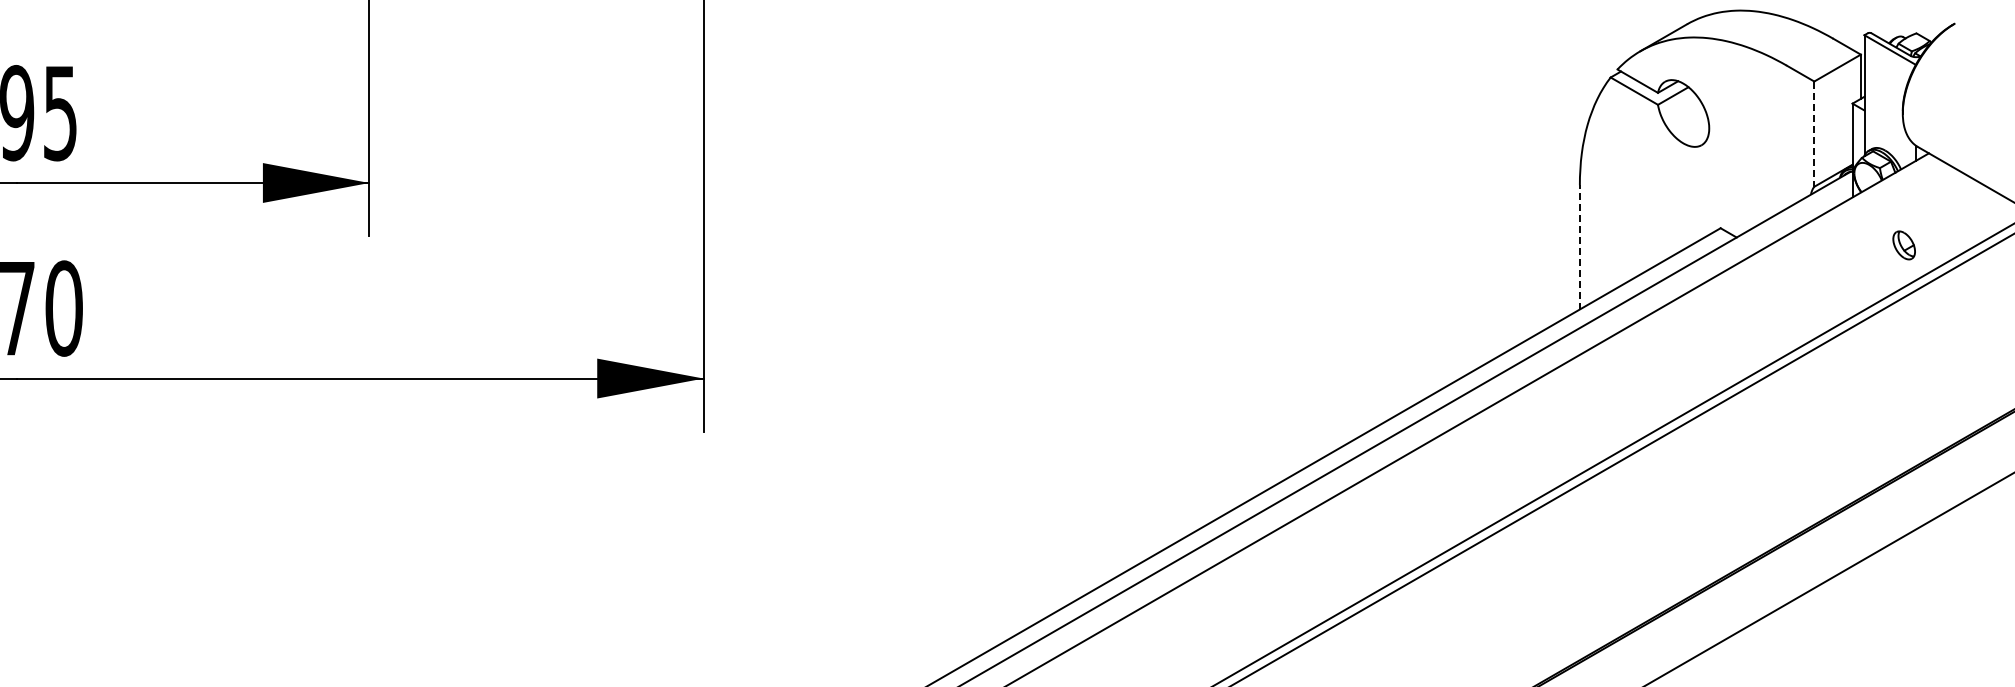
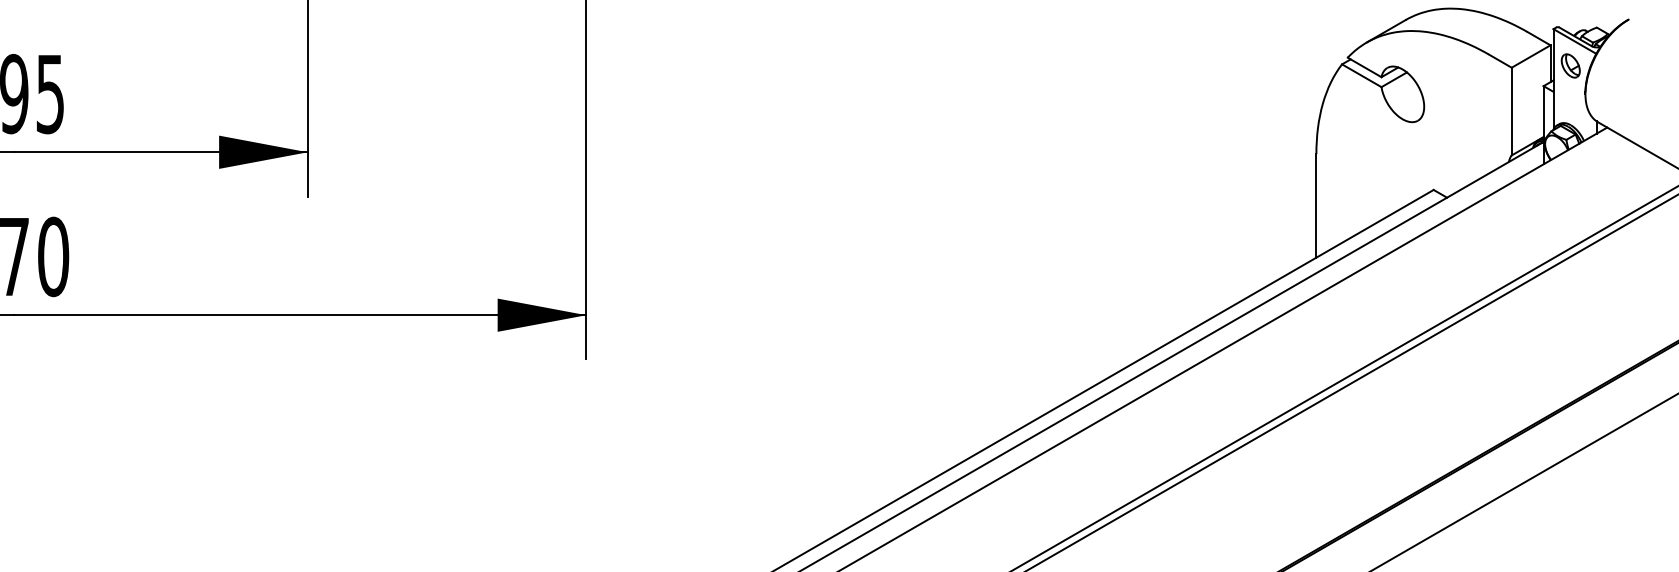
line: (1814, 134) -> (1511, 111), dashed -> solid
part: (1903, 245) -> (1570, 66), moved
line: (1579, 246) -> (1316, 205), dashed -> solid

